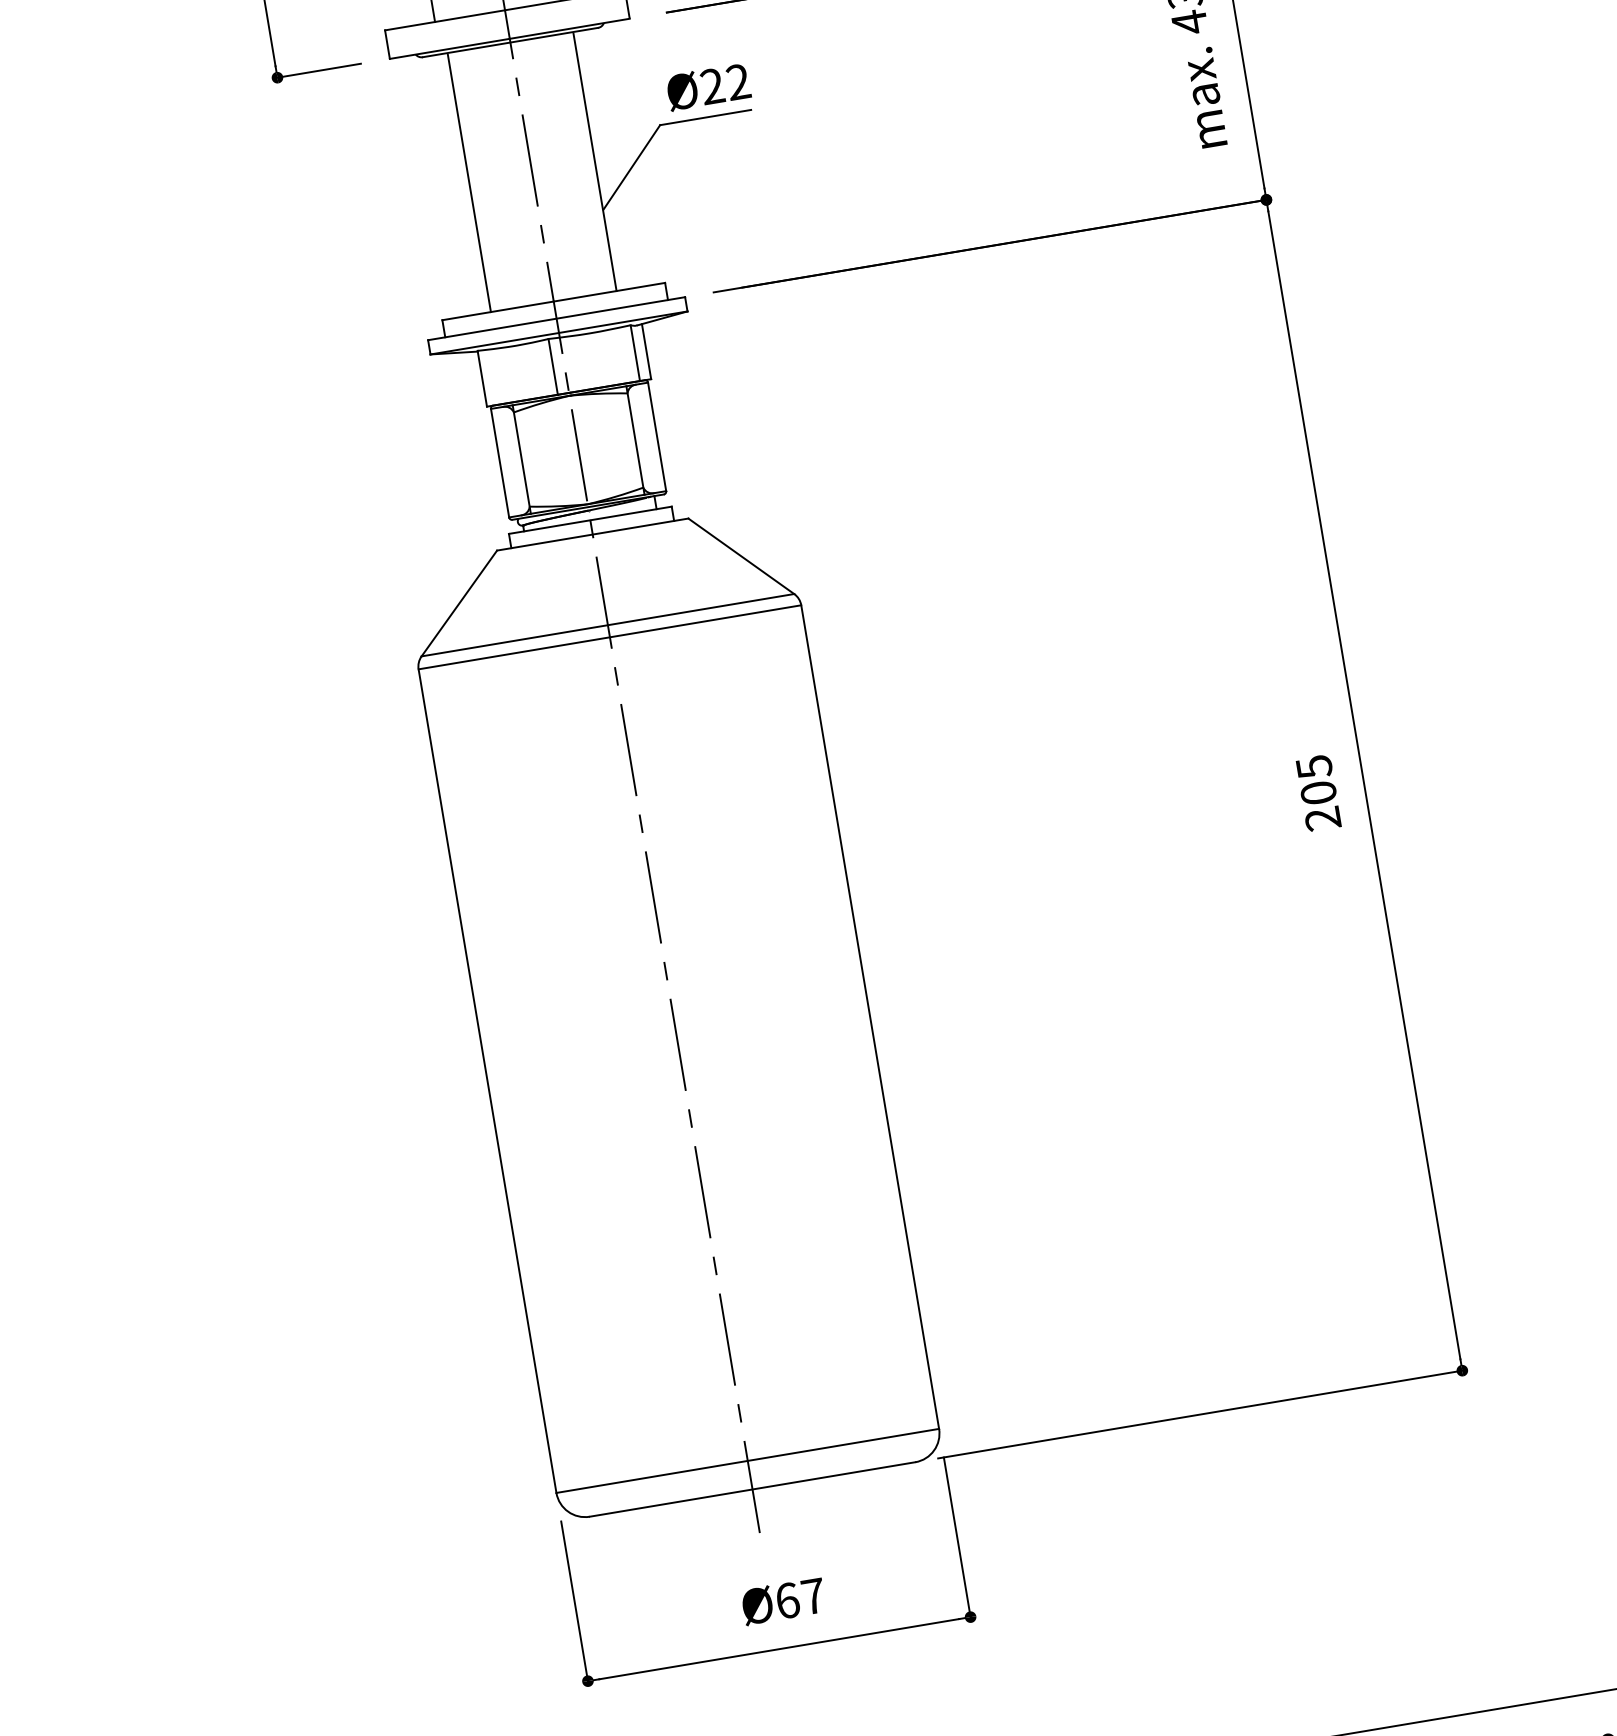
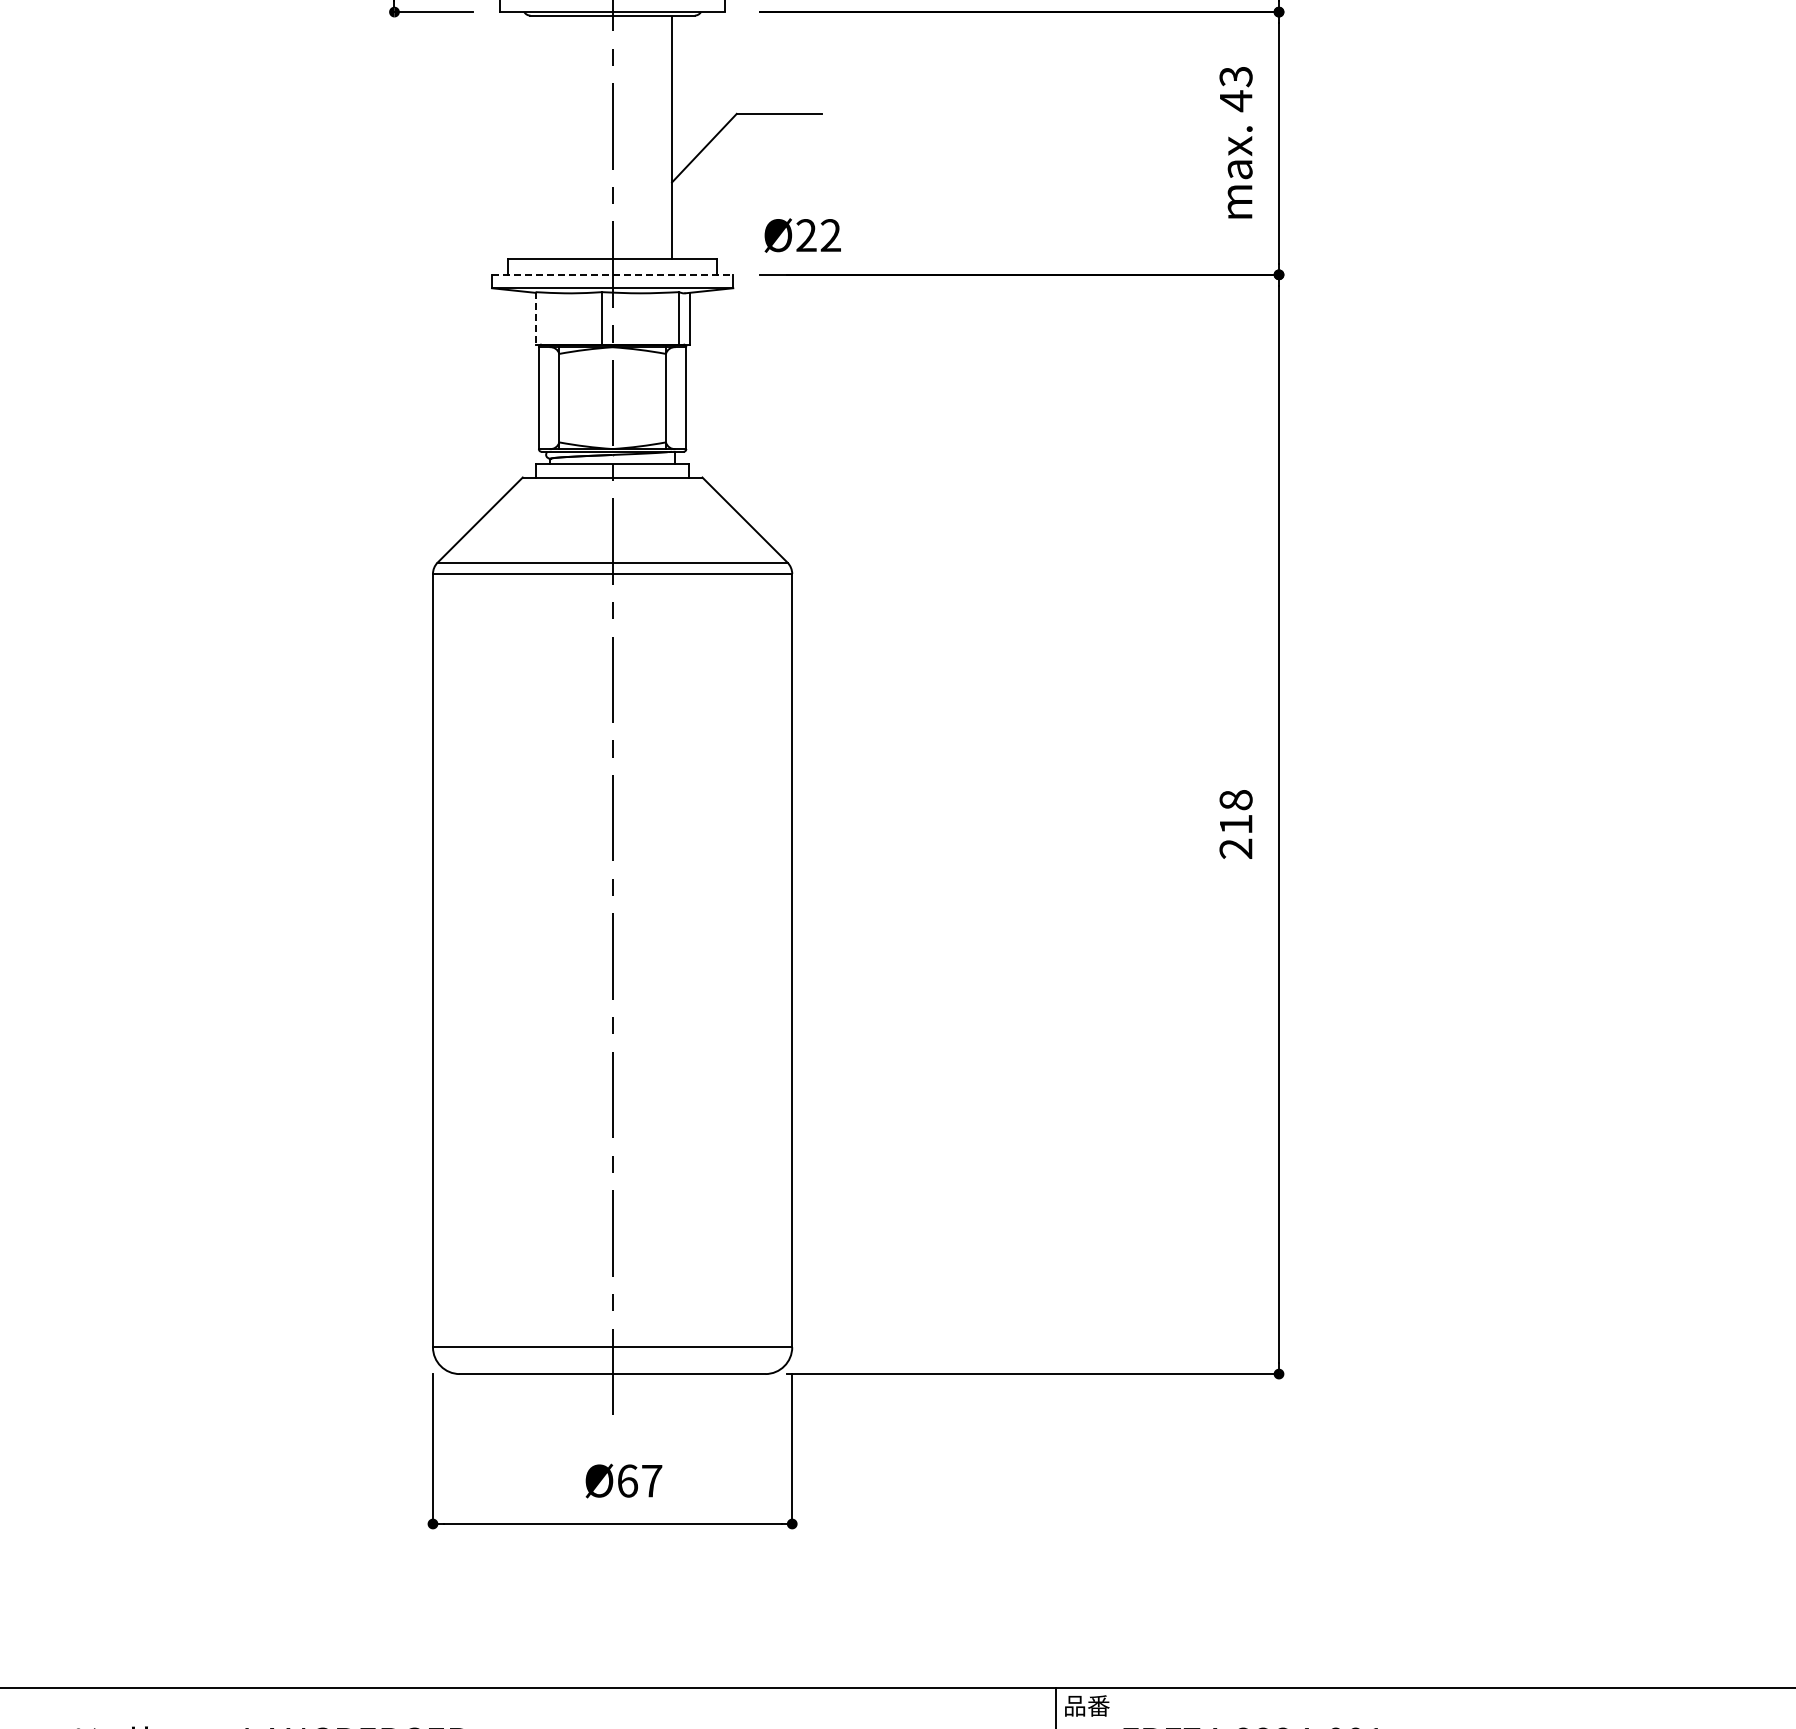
text: (708, 87) -> (802, 235), moved
line: (469, 182) -> (553, 137), removed
line: (556, 318) -> (612, 274), solid -> dashed
line: (482, 378) -> (535, 318), solid -> dashed
text: (1315, 780) -> (1235, 812), 205 -> 218

